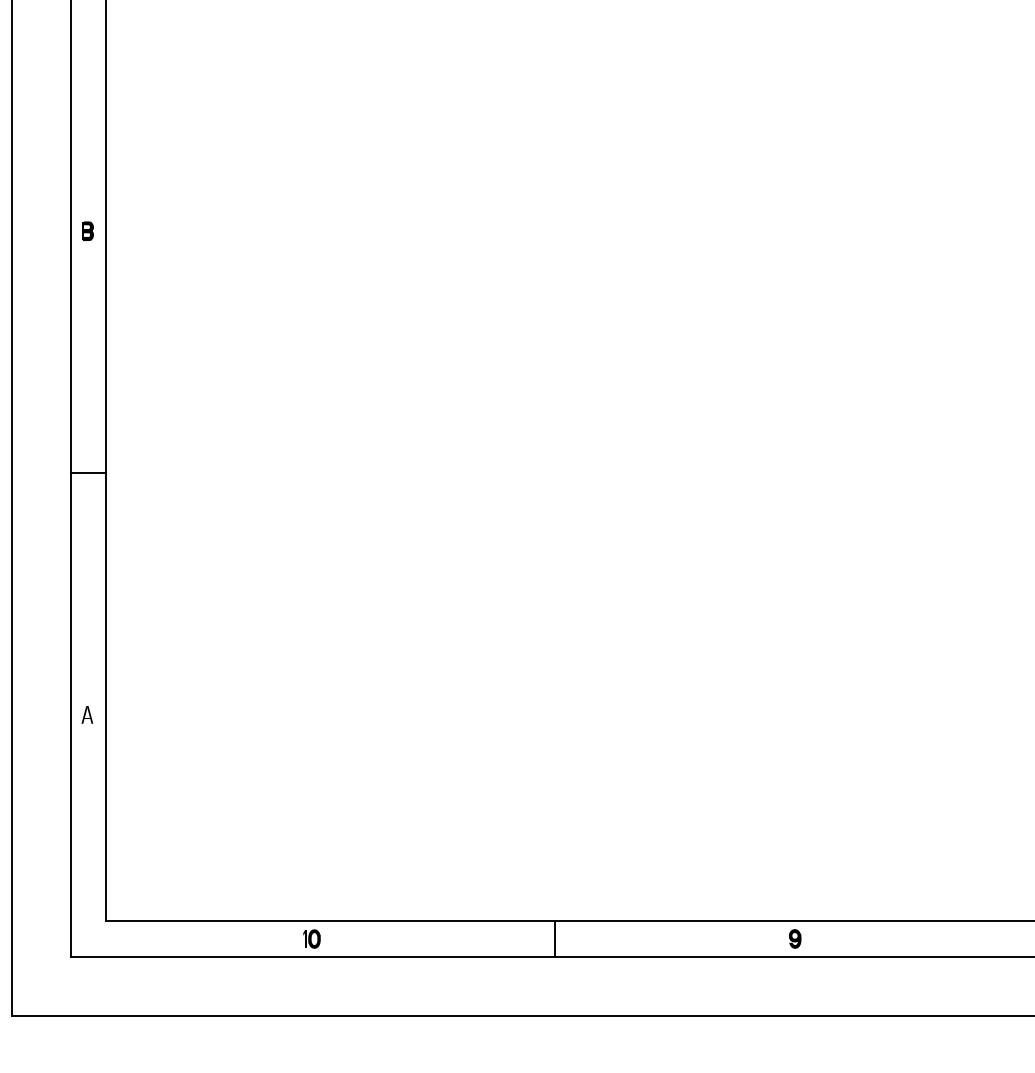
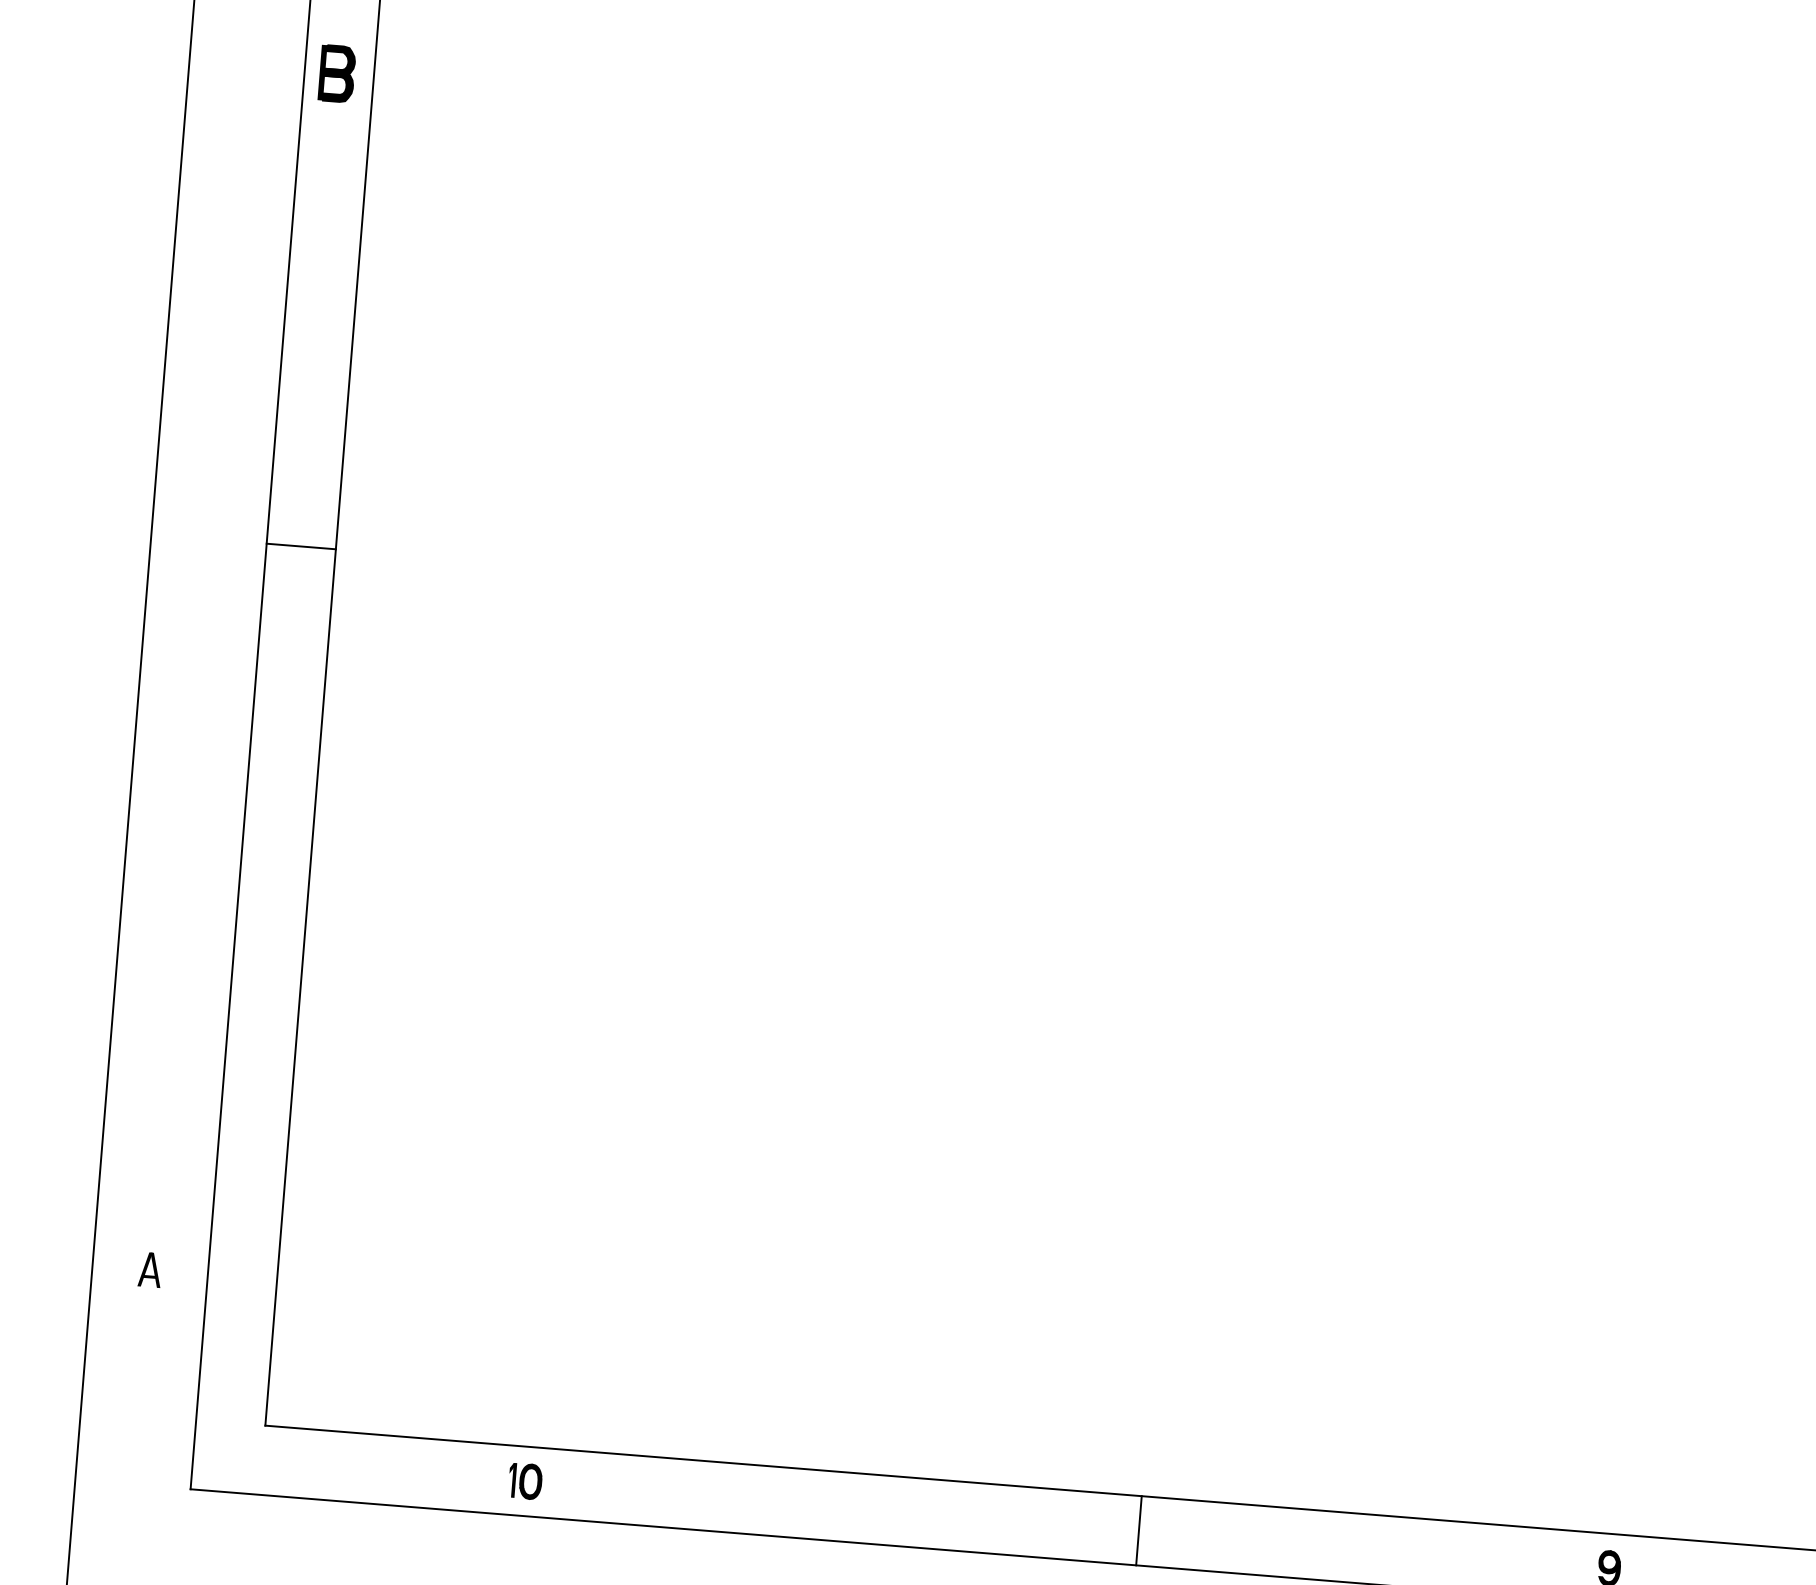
part: (87, 230) -> (337, 72), size x1.6
part: (87, 714) -> (150, 1269), moved
part: (311, 938) -> (525, 1480), moved

